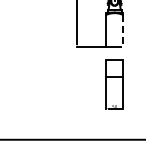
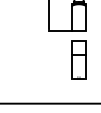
line: (123, 35) -> (85, 21), dashed -> solid

